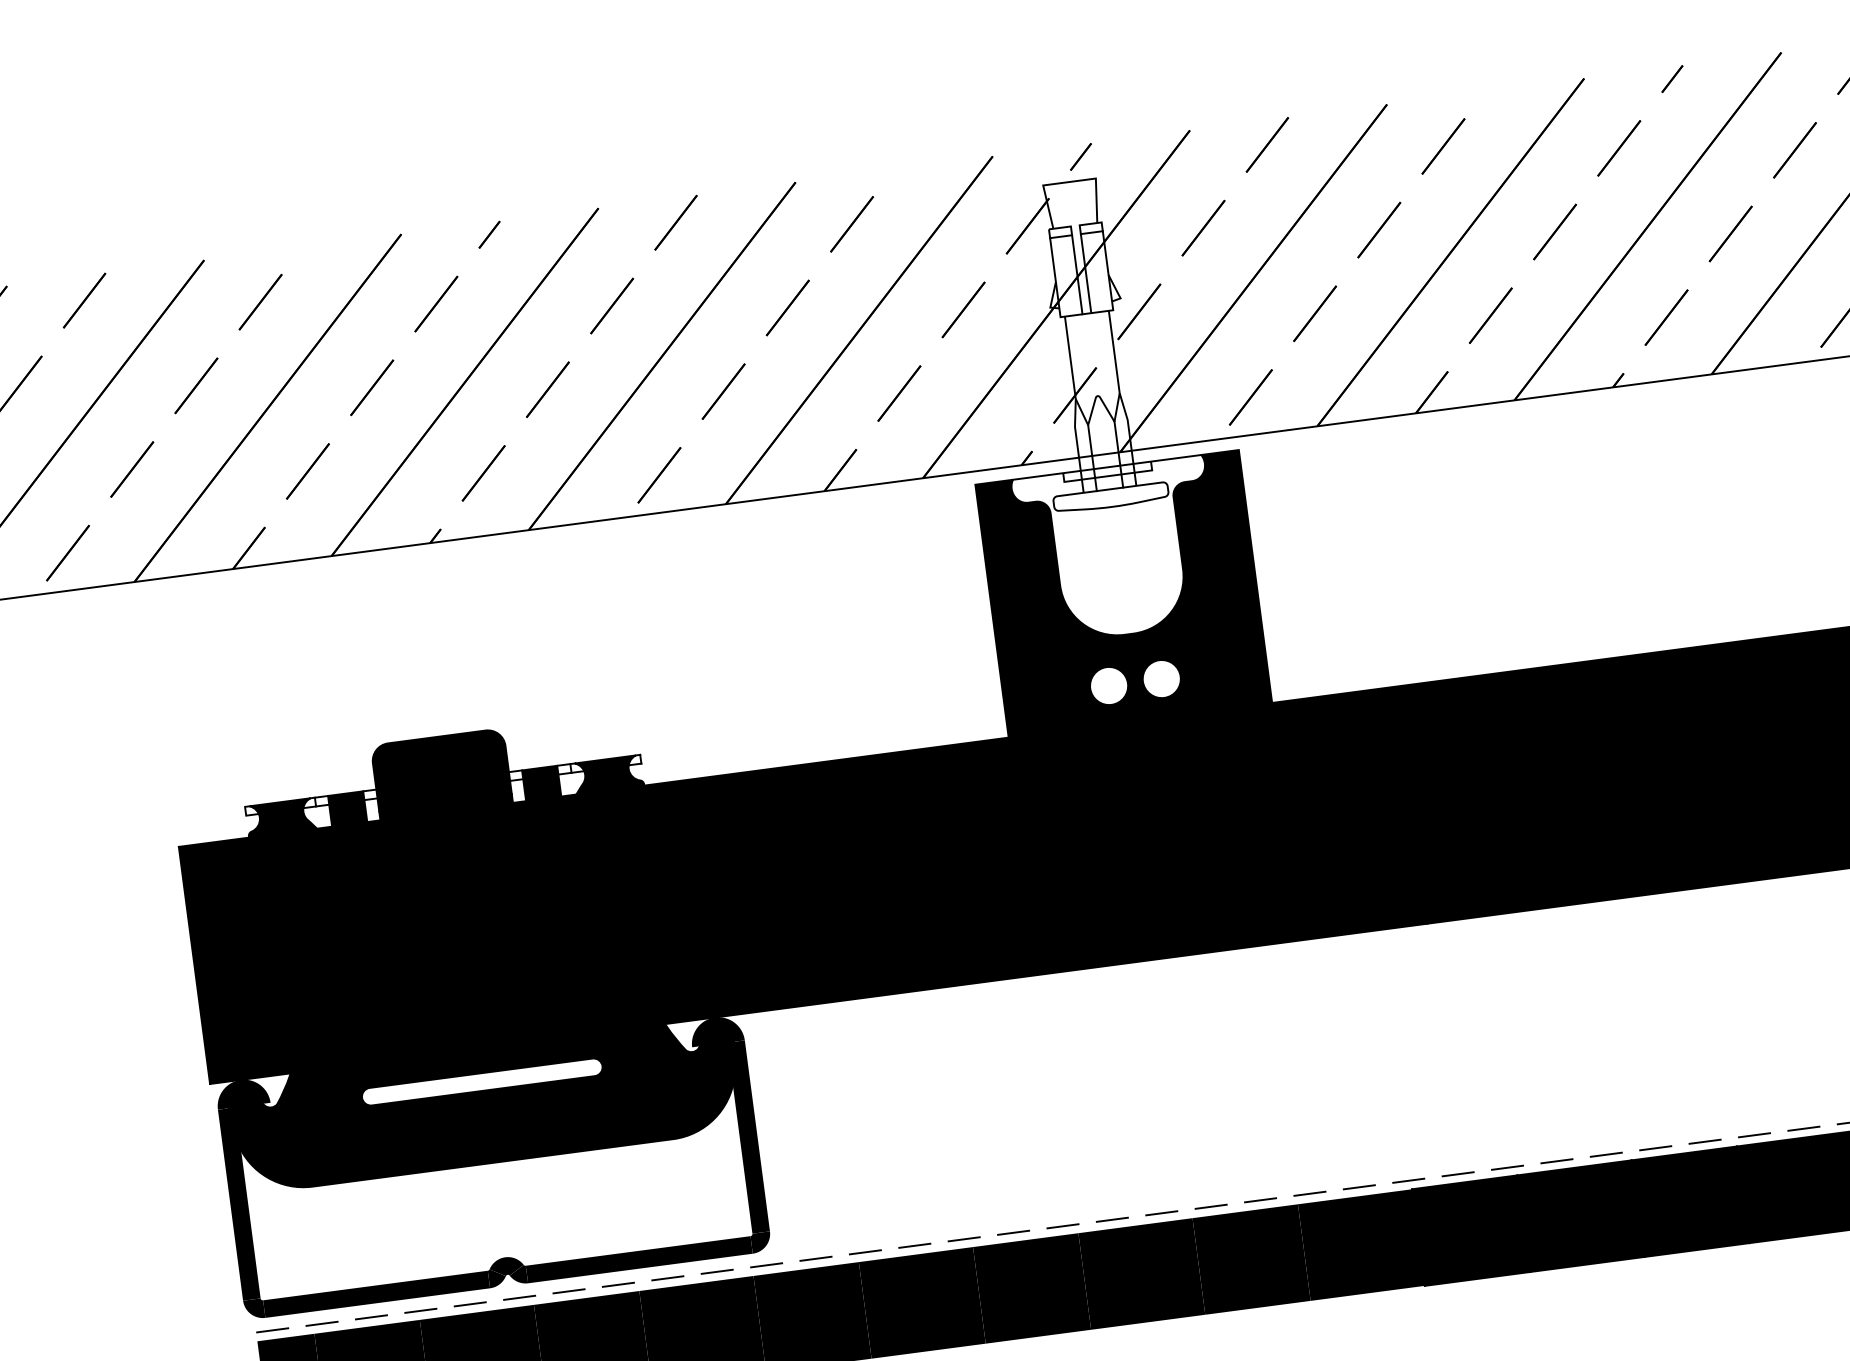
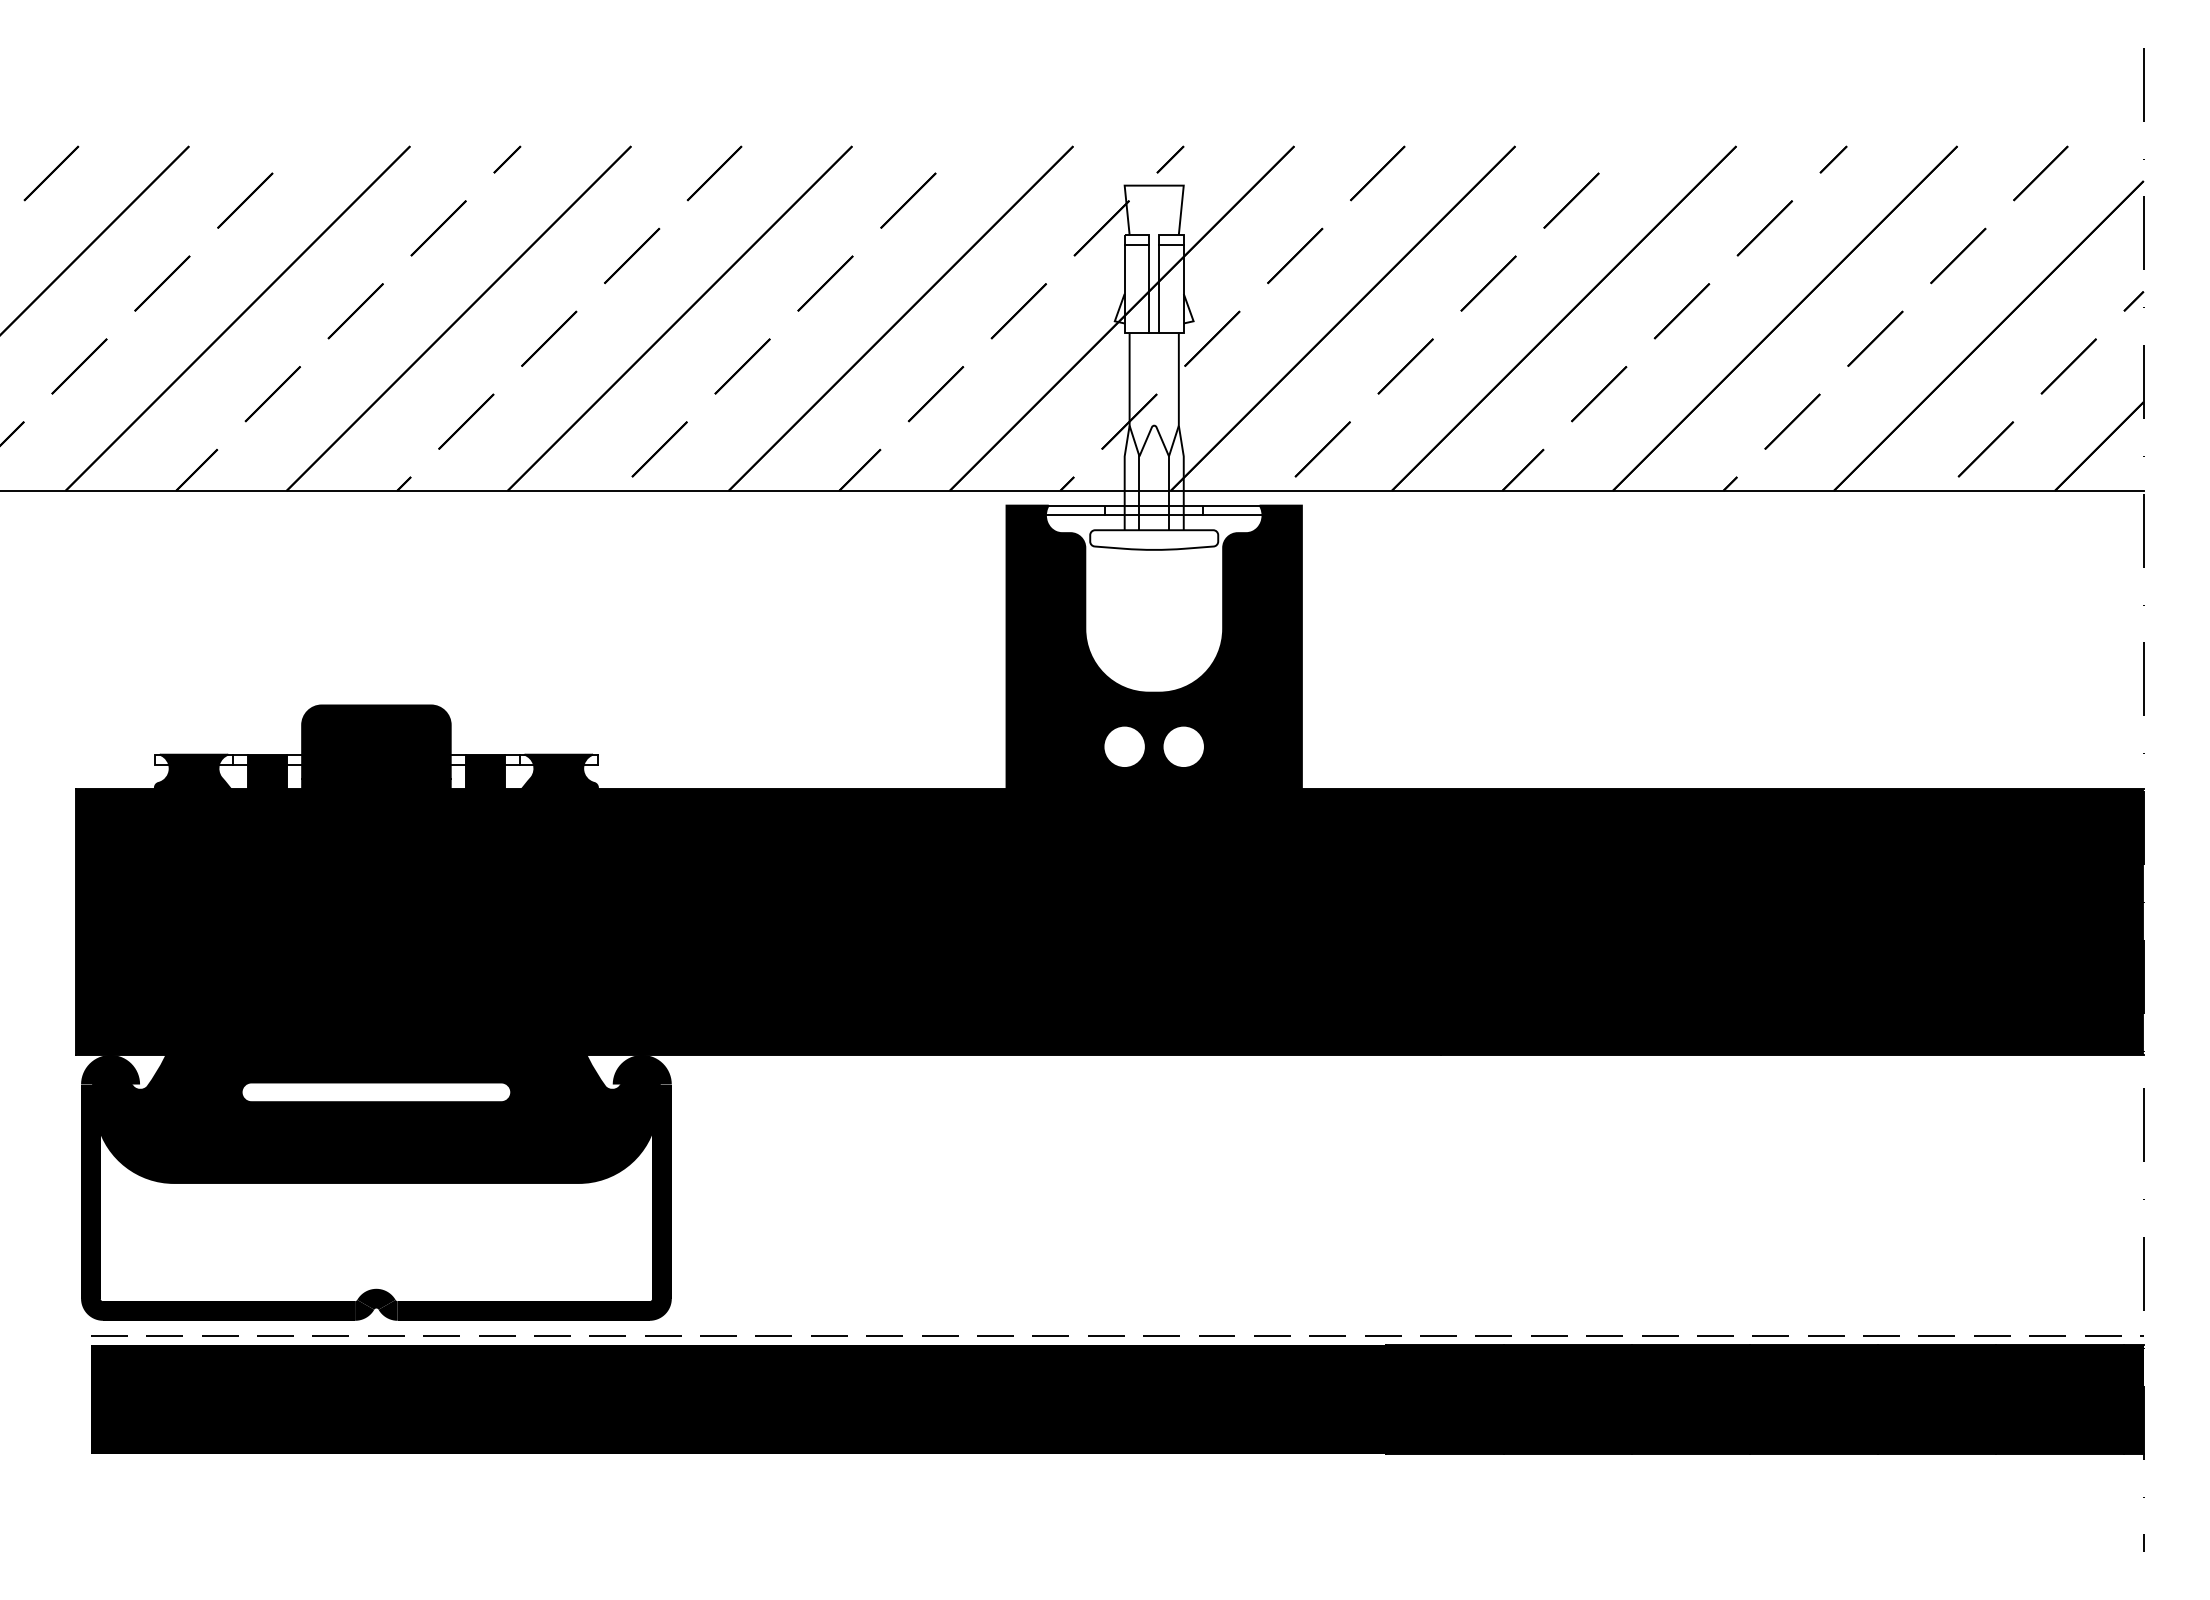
line: (1178, 467) -> (1232, 515), added
line: (1038, 485) -> (1075, 515), added

